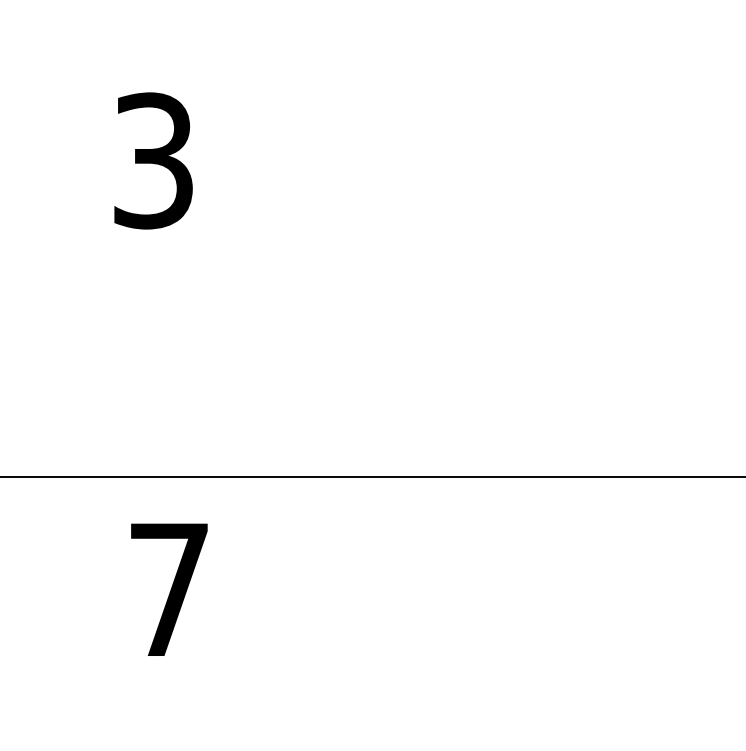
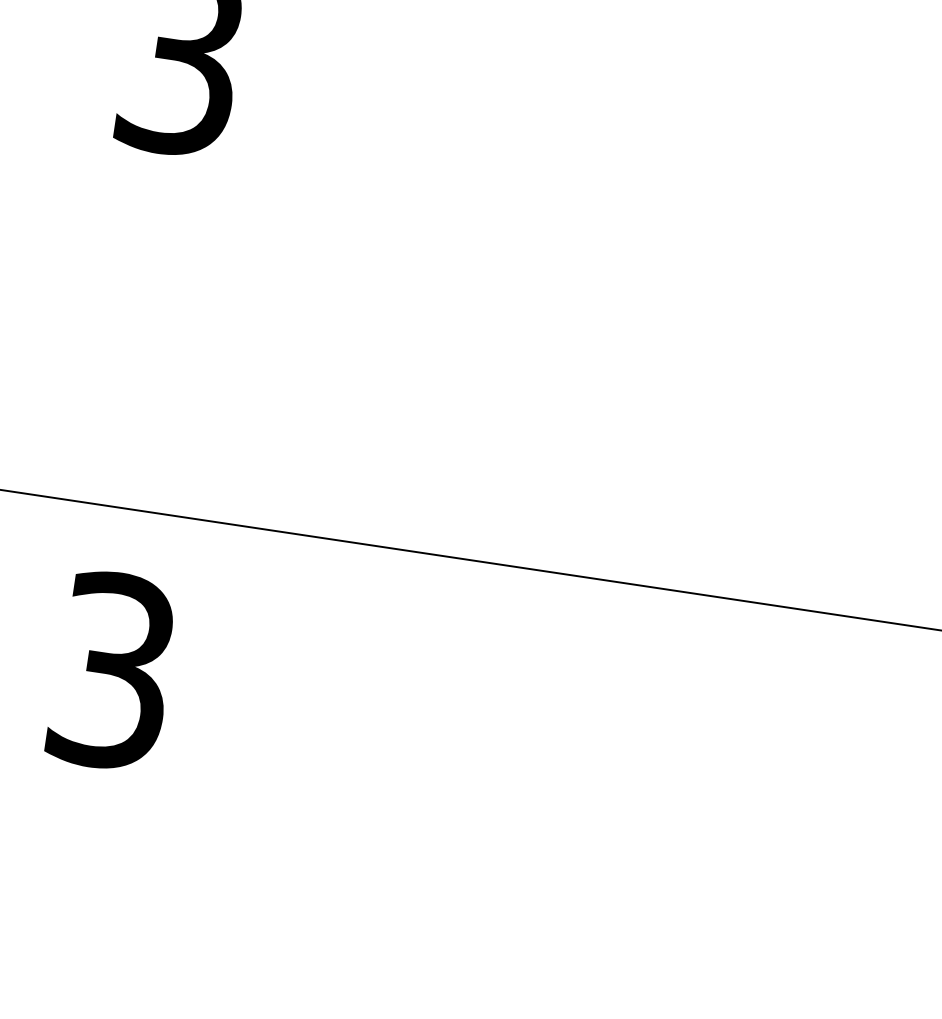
text: (169, 589) -> (113, 670), 7 -> 3

